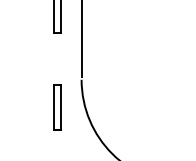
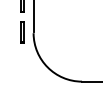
line: (55, 108) -> (21, 32), moved

